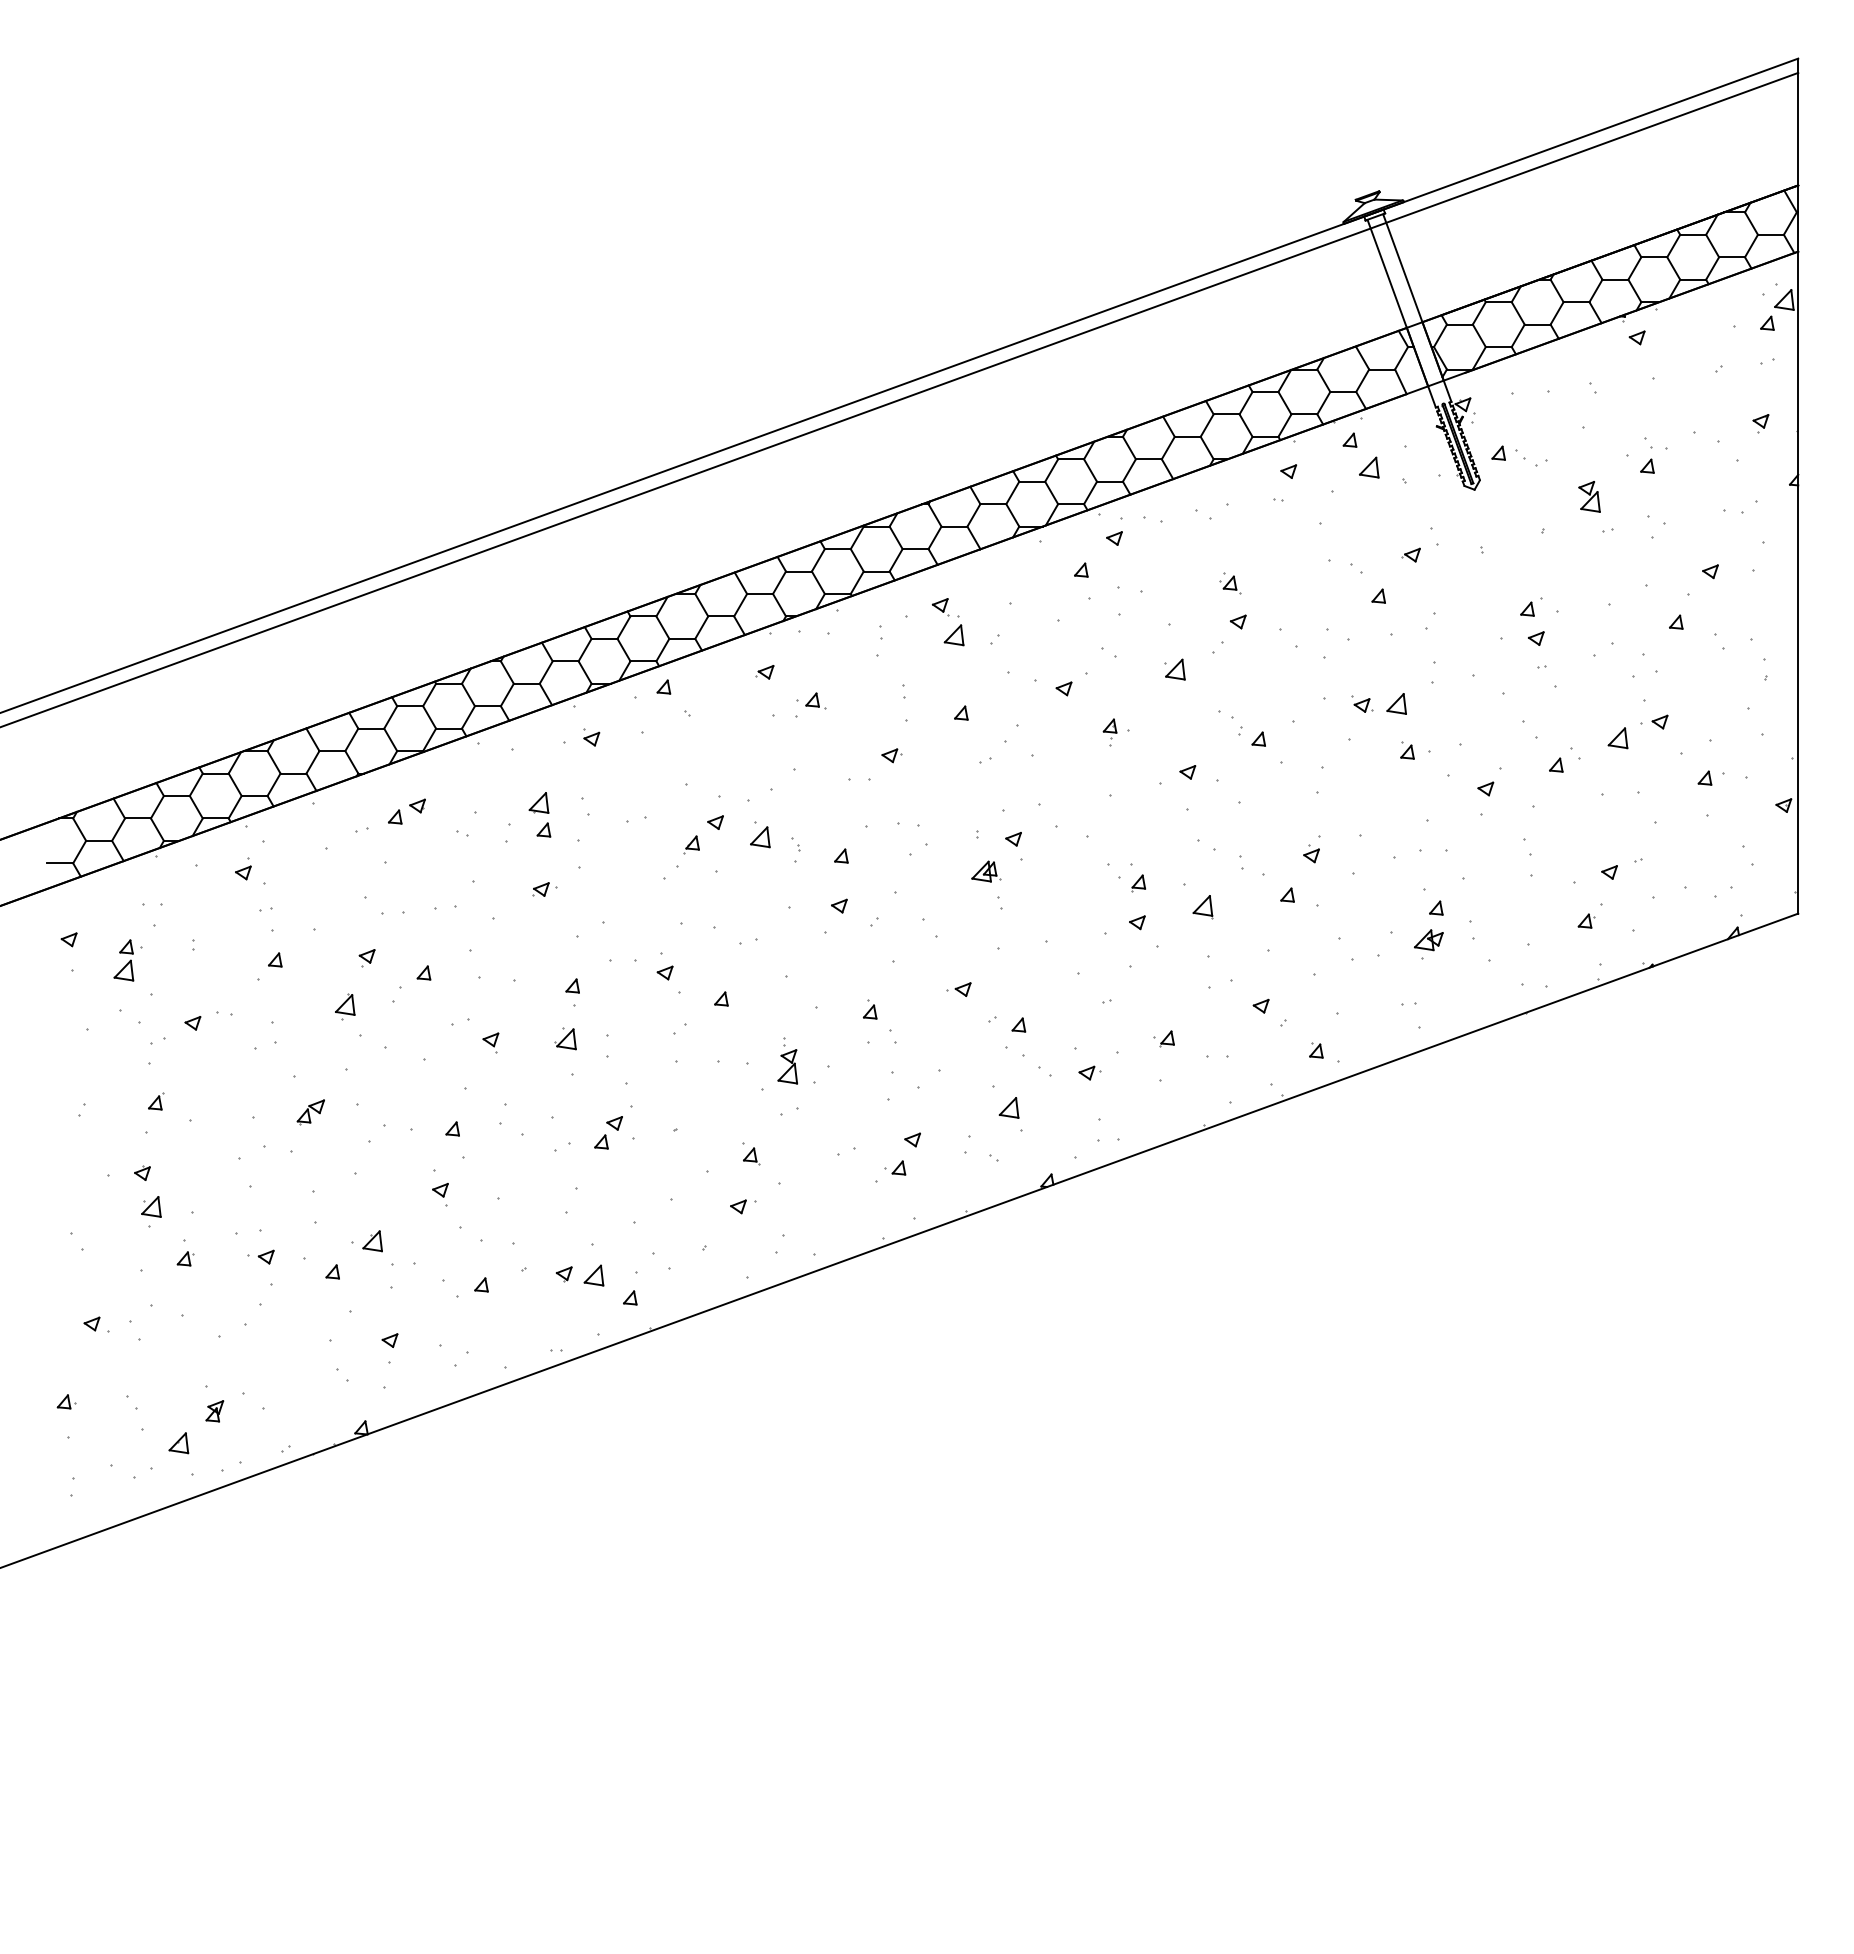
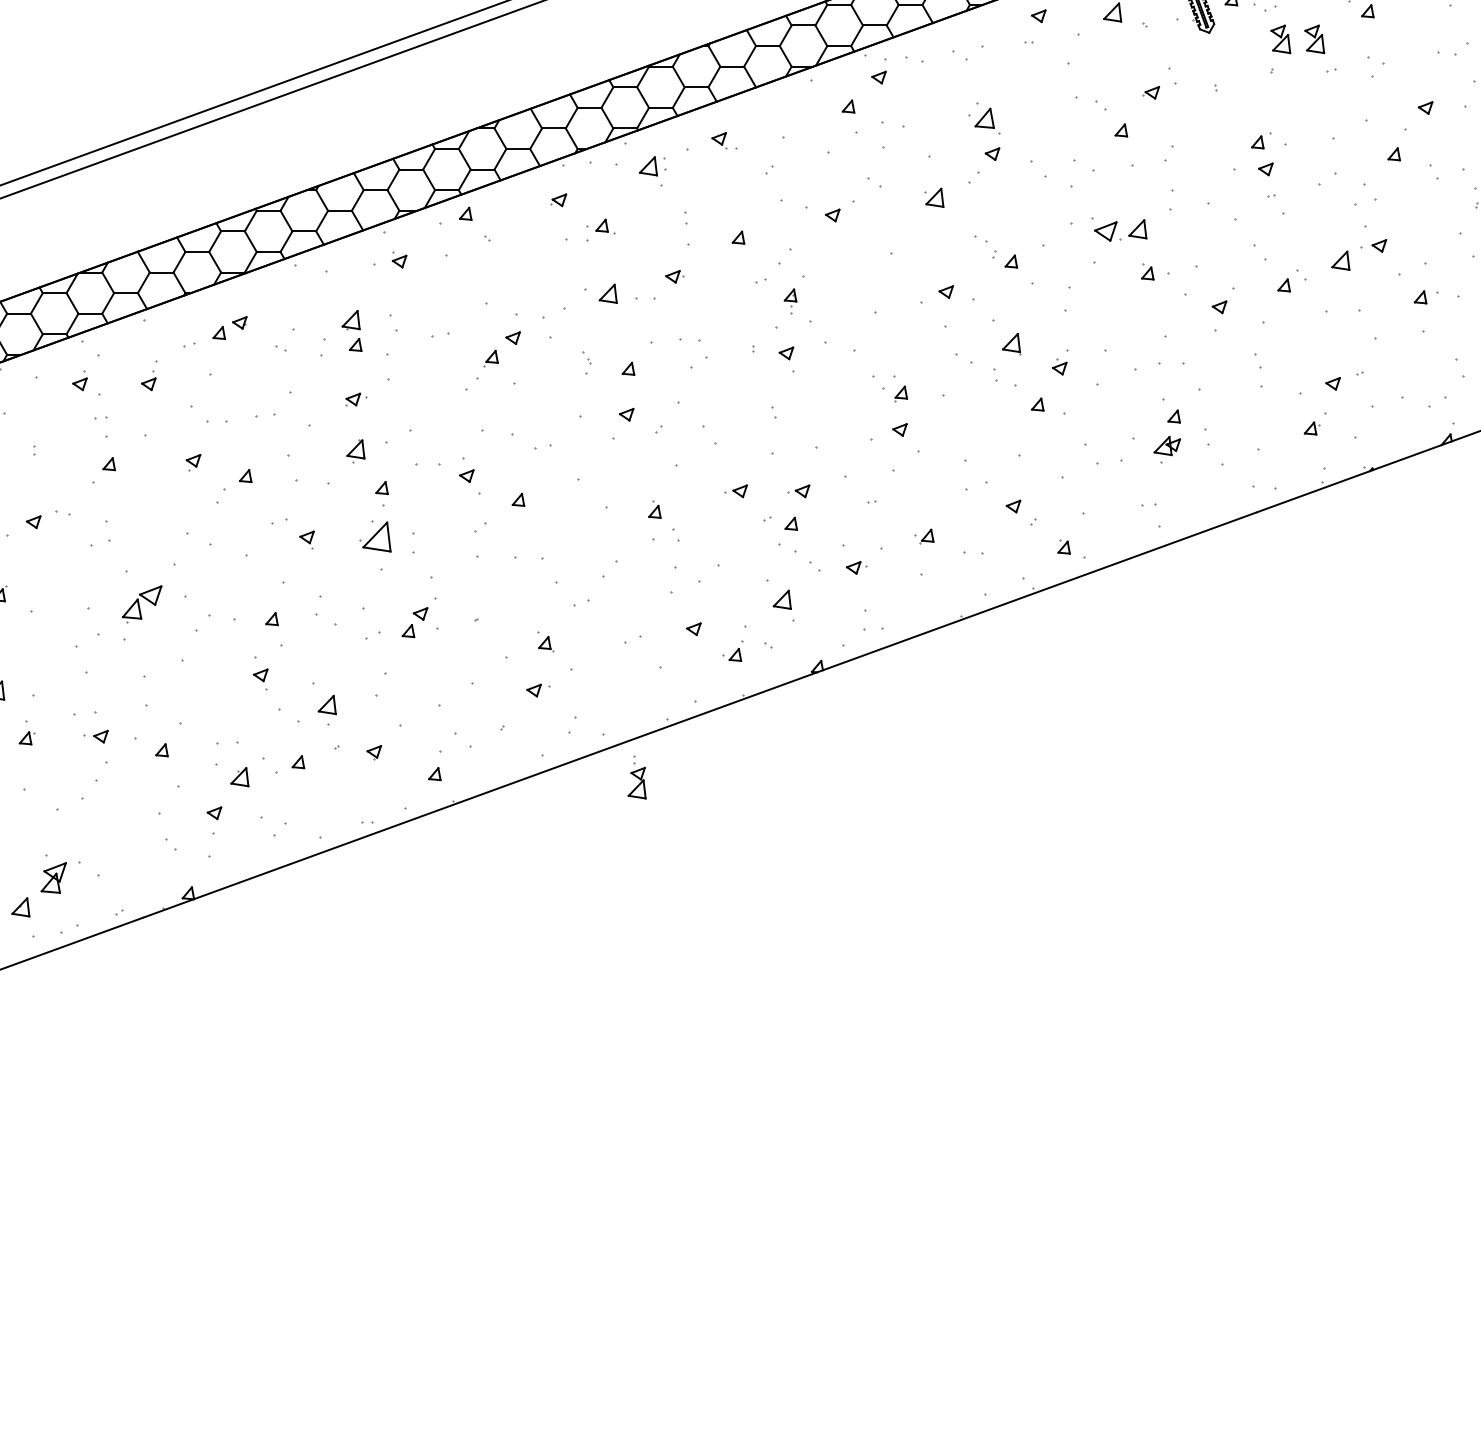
part: (1552, 496) -> (1280, 39), added
part: (1230, 583) -> (985, 118), size x1.6
part: (953, 635) -> (647, 166), moved
part: (1362, 703) -> (1106, 228), size x1.6
part: (1109, 732) -> (790, 301), moved
part: (760, 837) -> (608, 294), moved
part: (318, 868) -> (148, 380), added
part: (986, 871) -> (761, 382), removed
part: (1202, 907) -> (1011, 344), moved
part: (1026, 989) -> (798, 491), added
part: (345, 1006) -> (356, 450), moved
part: (565, 1038) -> (375, 536), size x1.6
part: (787, 1060) -> (636, 777), moved
part: (310, 1112) -> (141, 604), size x1.6
part: (895, 1167) -> (732, 654), moved
part: (372, 1241) -> (239, 777), moved
part: (593, 1275) -> (326, 704), moved
part: (214, 1411) -> (53, 878), size x1.6

